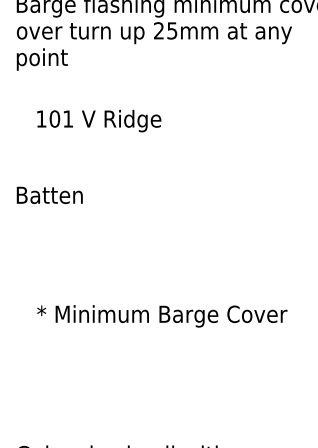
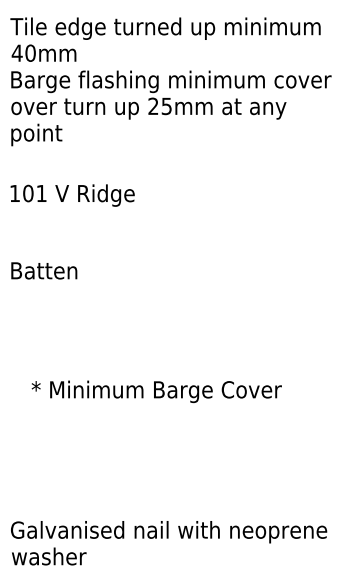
text: (99, 121) -> (72, 195), moved

